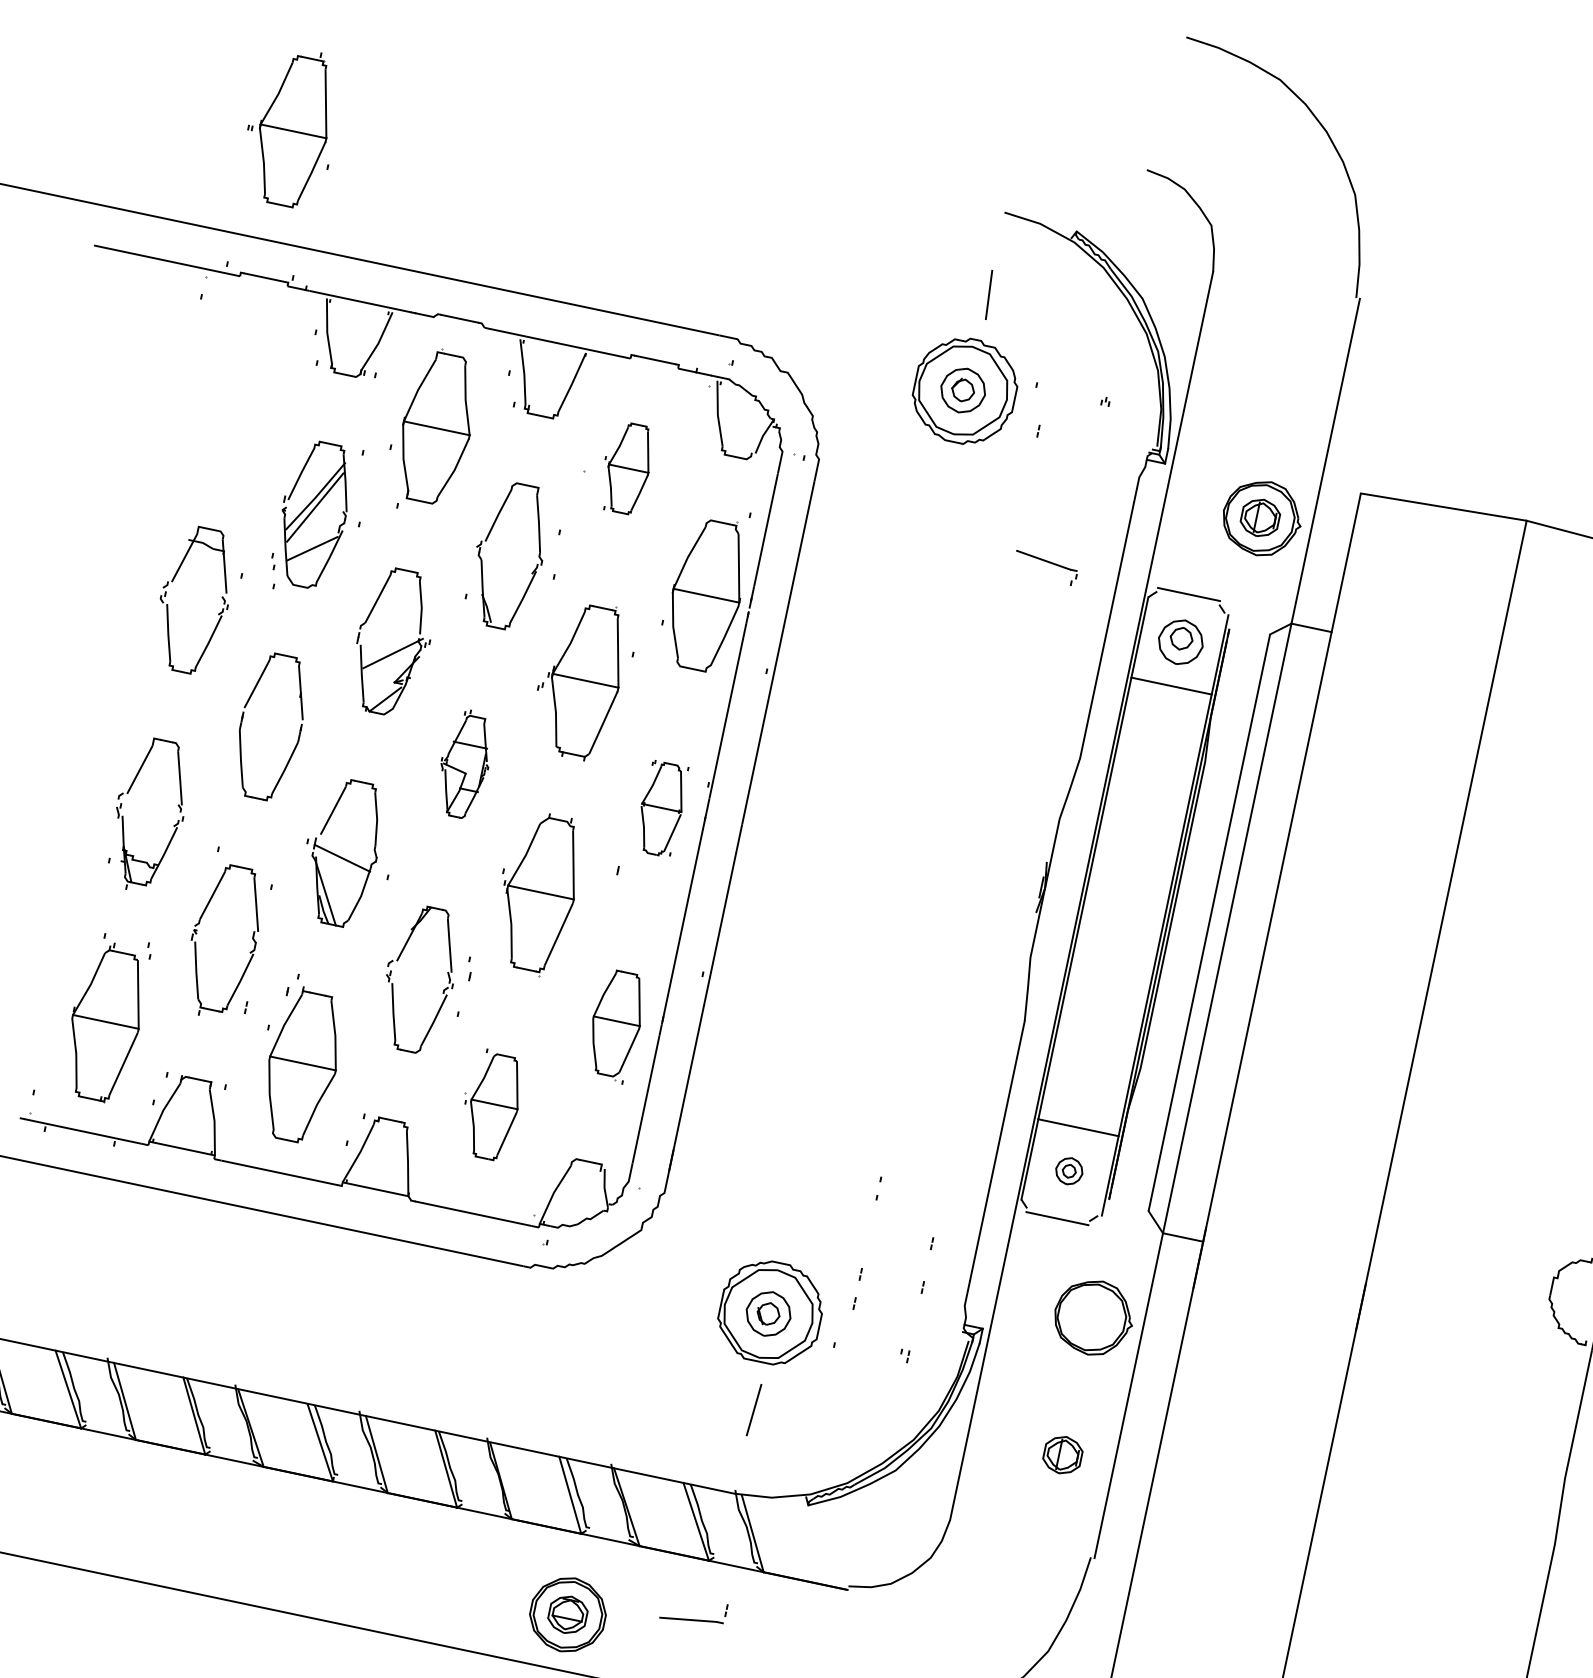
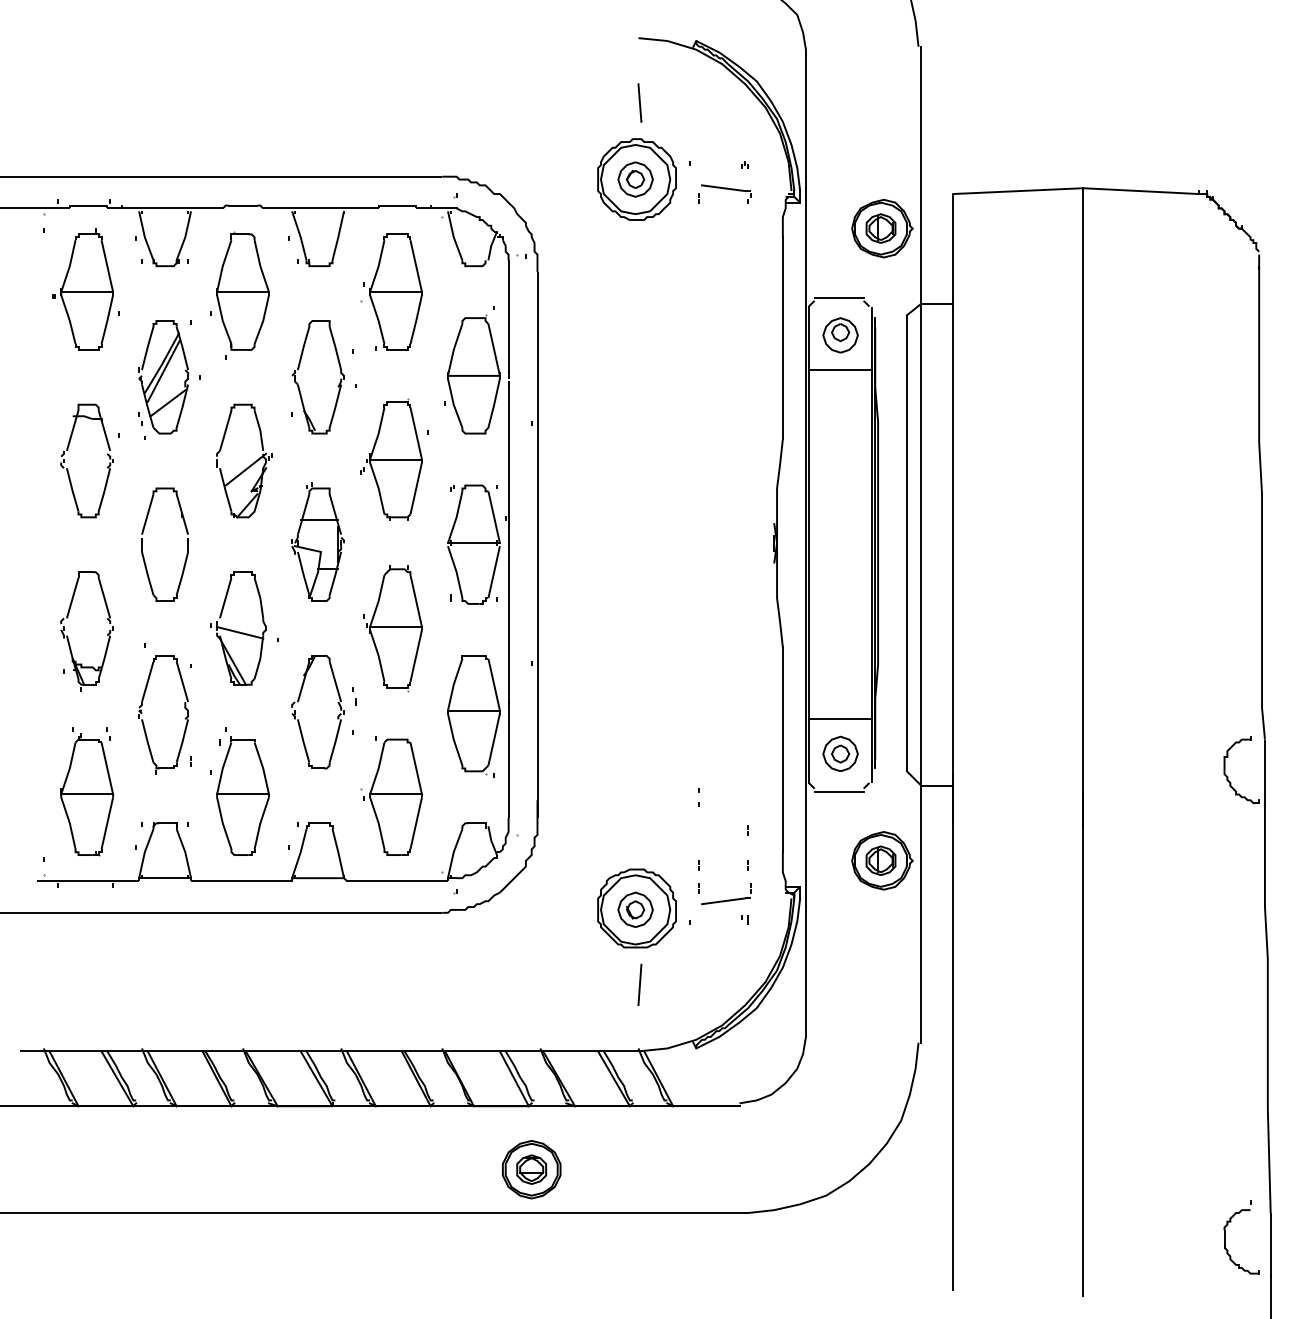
part: (292, 127) -> (85, 289), moved
part: (625, 467) -> (392, 291), size x1.67
part: (1045, 567) -> (726, 193), moved
part: (464, 763) -> (317, 541), size x1.43
part: (660, 808) -> (473, 544), size x1.67
part: (615, 1026) -> (473, 716), size x1.43
part: (490, 1104) -> (391, 795), size x1.43
part: (1069, 1170) -> (840, 753), size x1.67
part: (1062, 1454) -> (880, 860), moved
part: (693, 1612) -> (726, 894), moved

